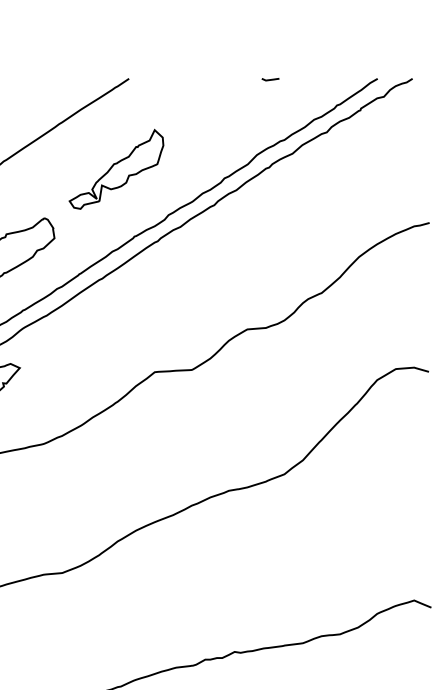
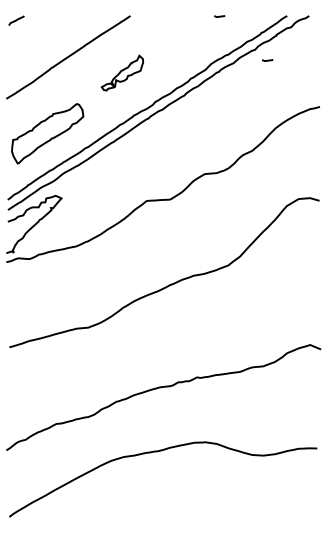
line: (346, 149) -> (267, 60), added
part: (116, 168) -> (122, 72), size x0.7

